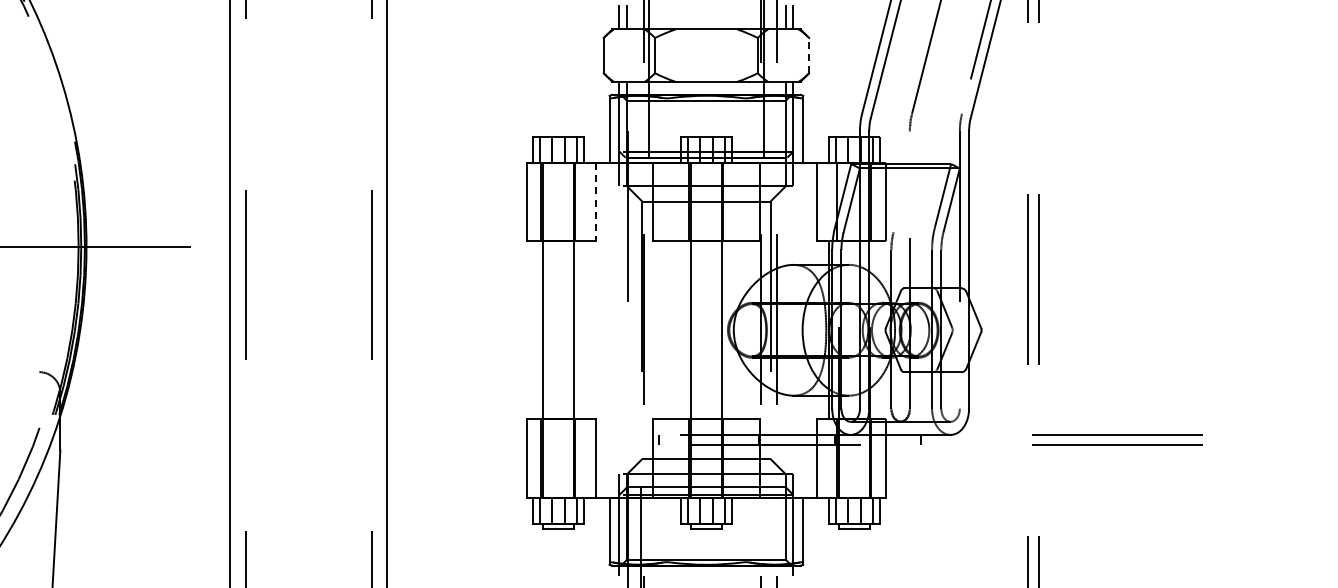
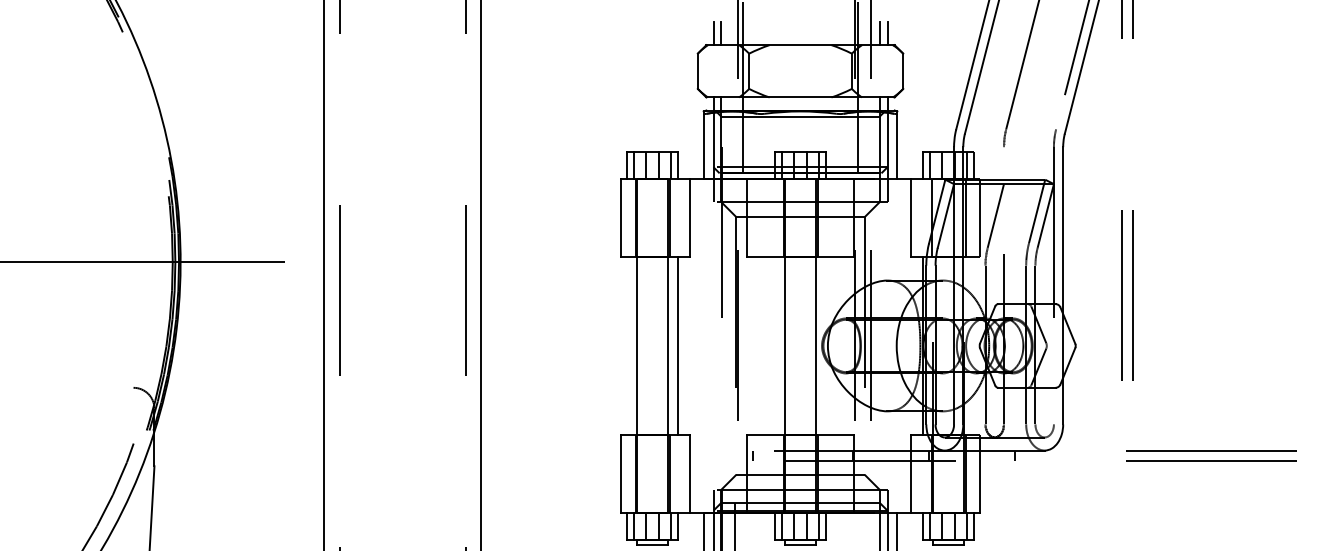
line: (809, 55) -> (903, 71), dashed -> solid
line: (901, 200) -> (995, 216), added
line: (595, 202) -> (689, 218), dashed -> solid
line: (583, 330) -> (677, 346), added

